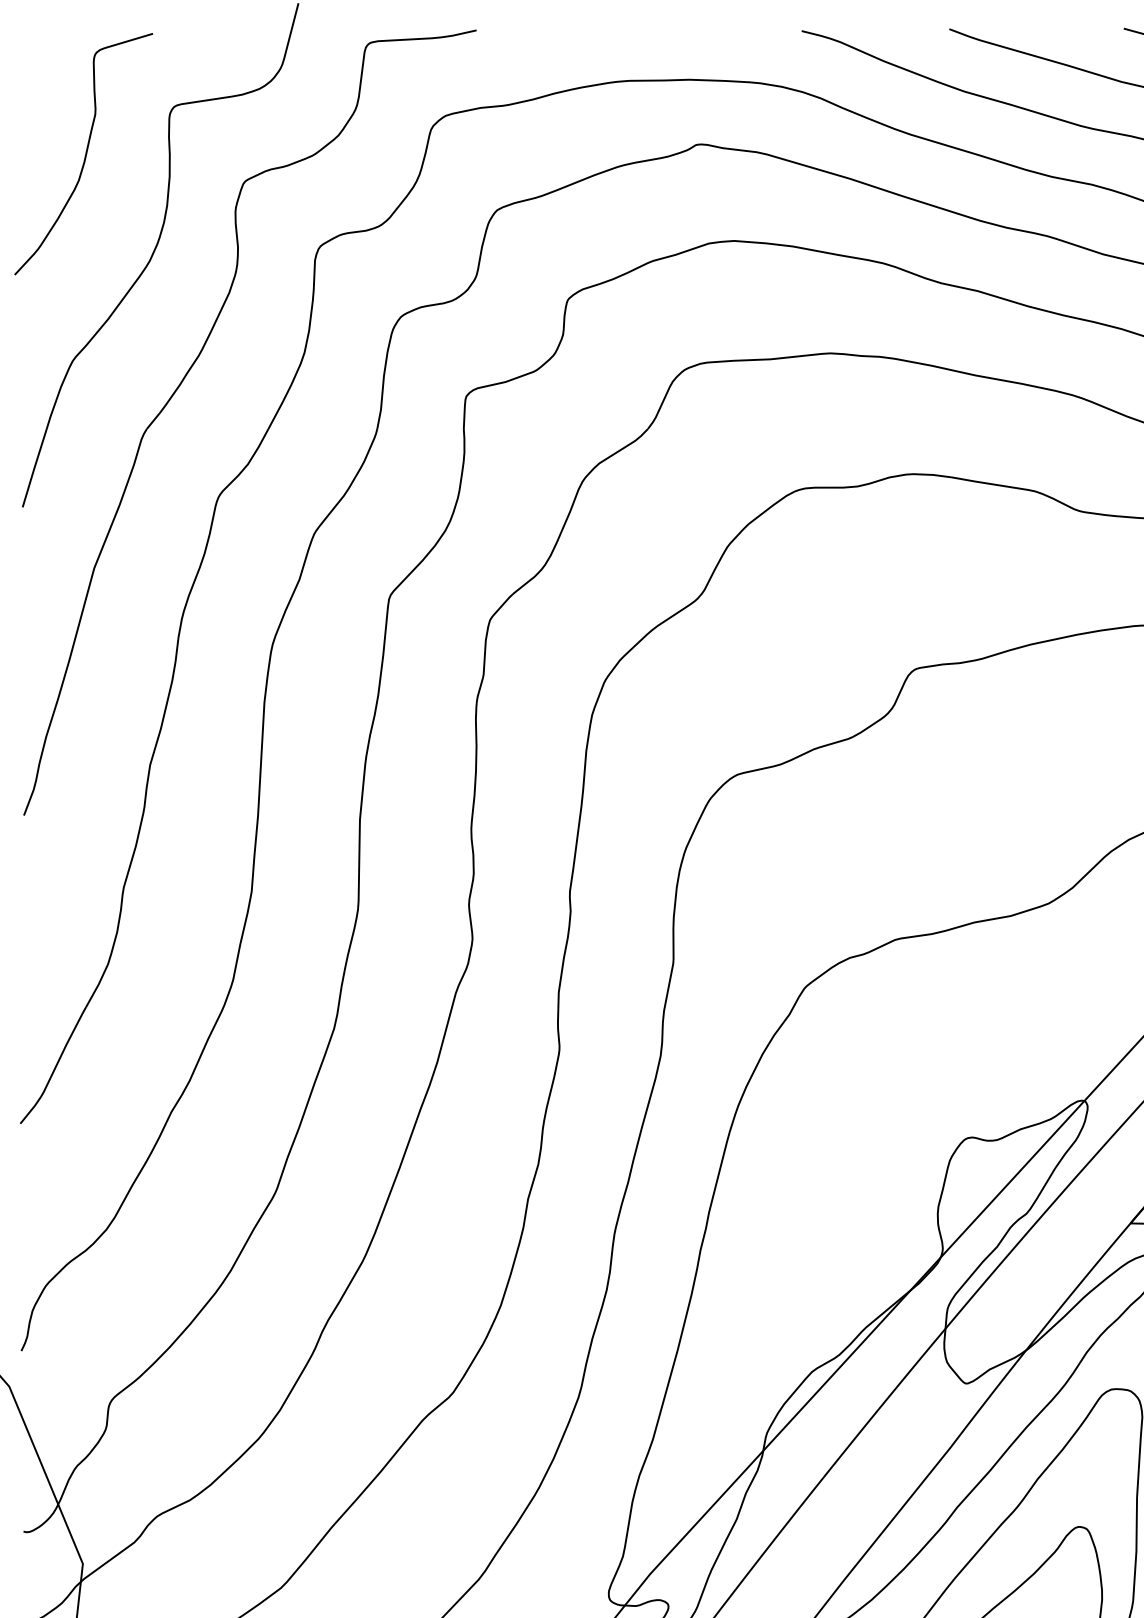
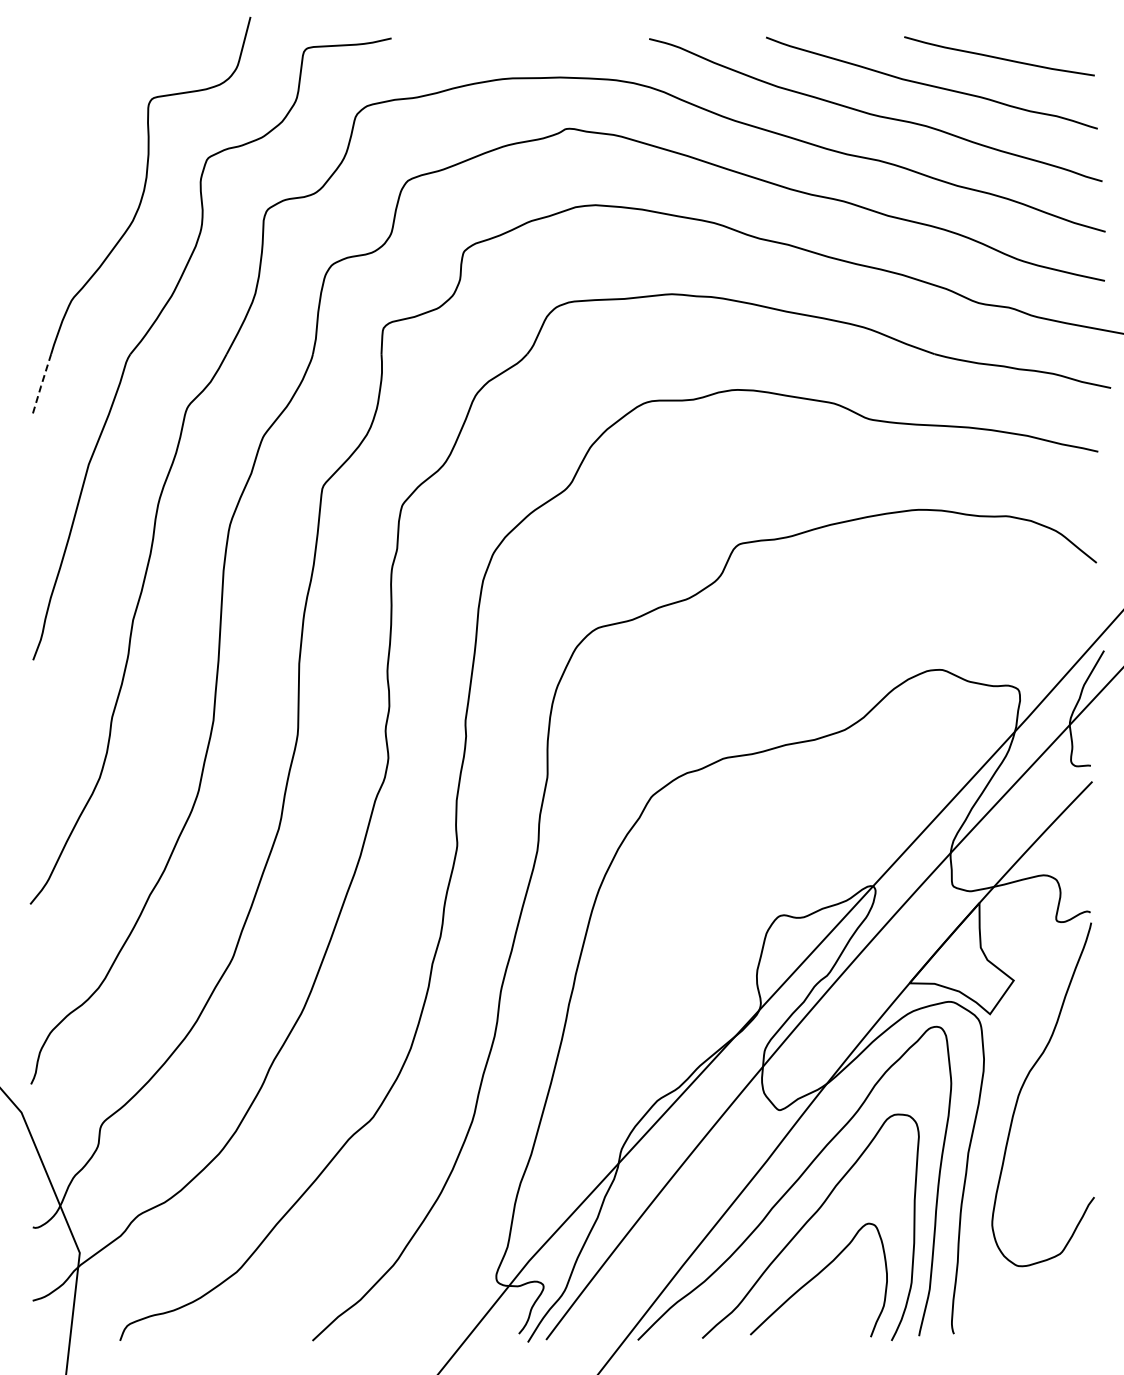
curve: (85, 154) -> (81, 136), removed
line: (34, 469) -> (41, 386), solid -> dashed

